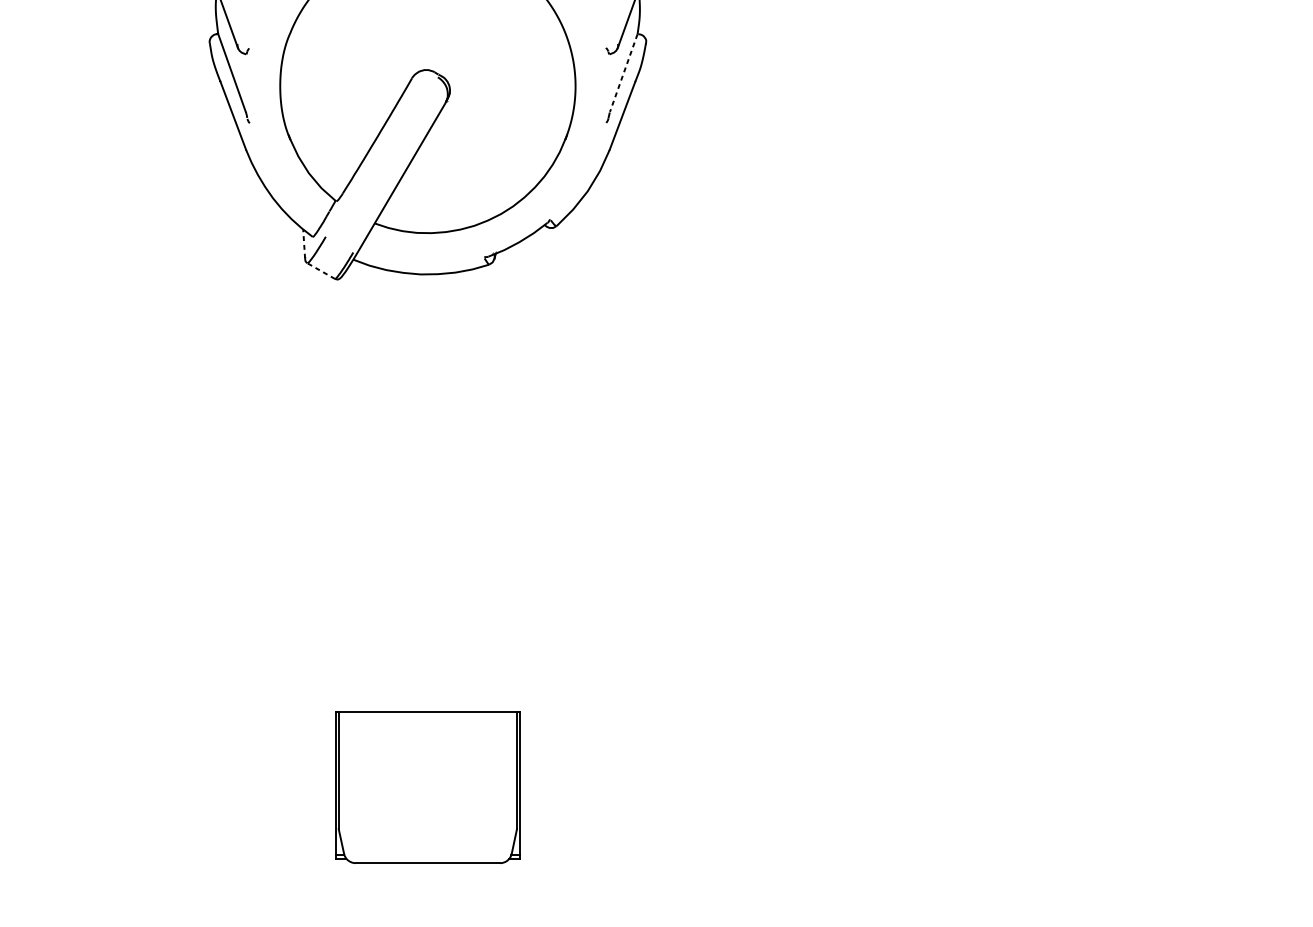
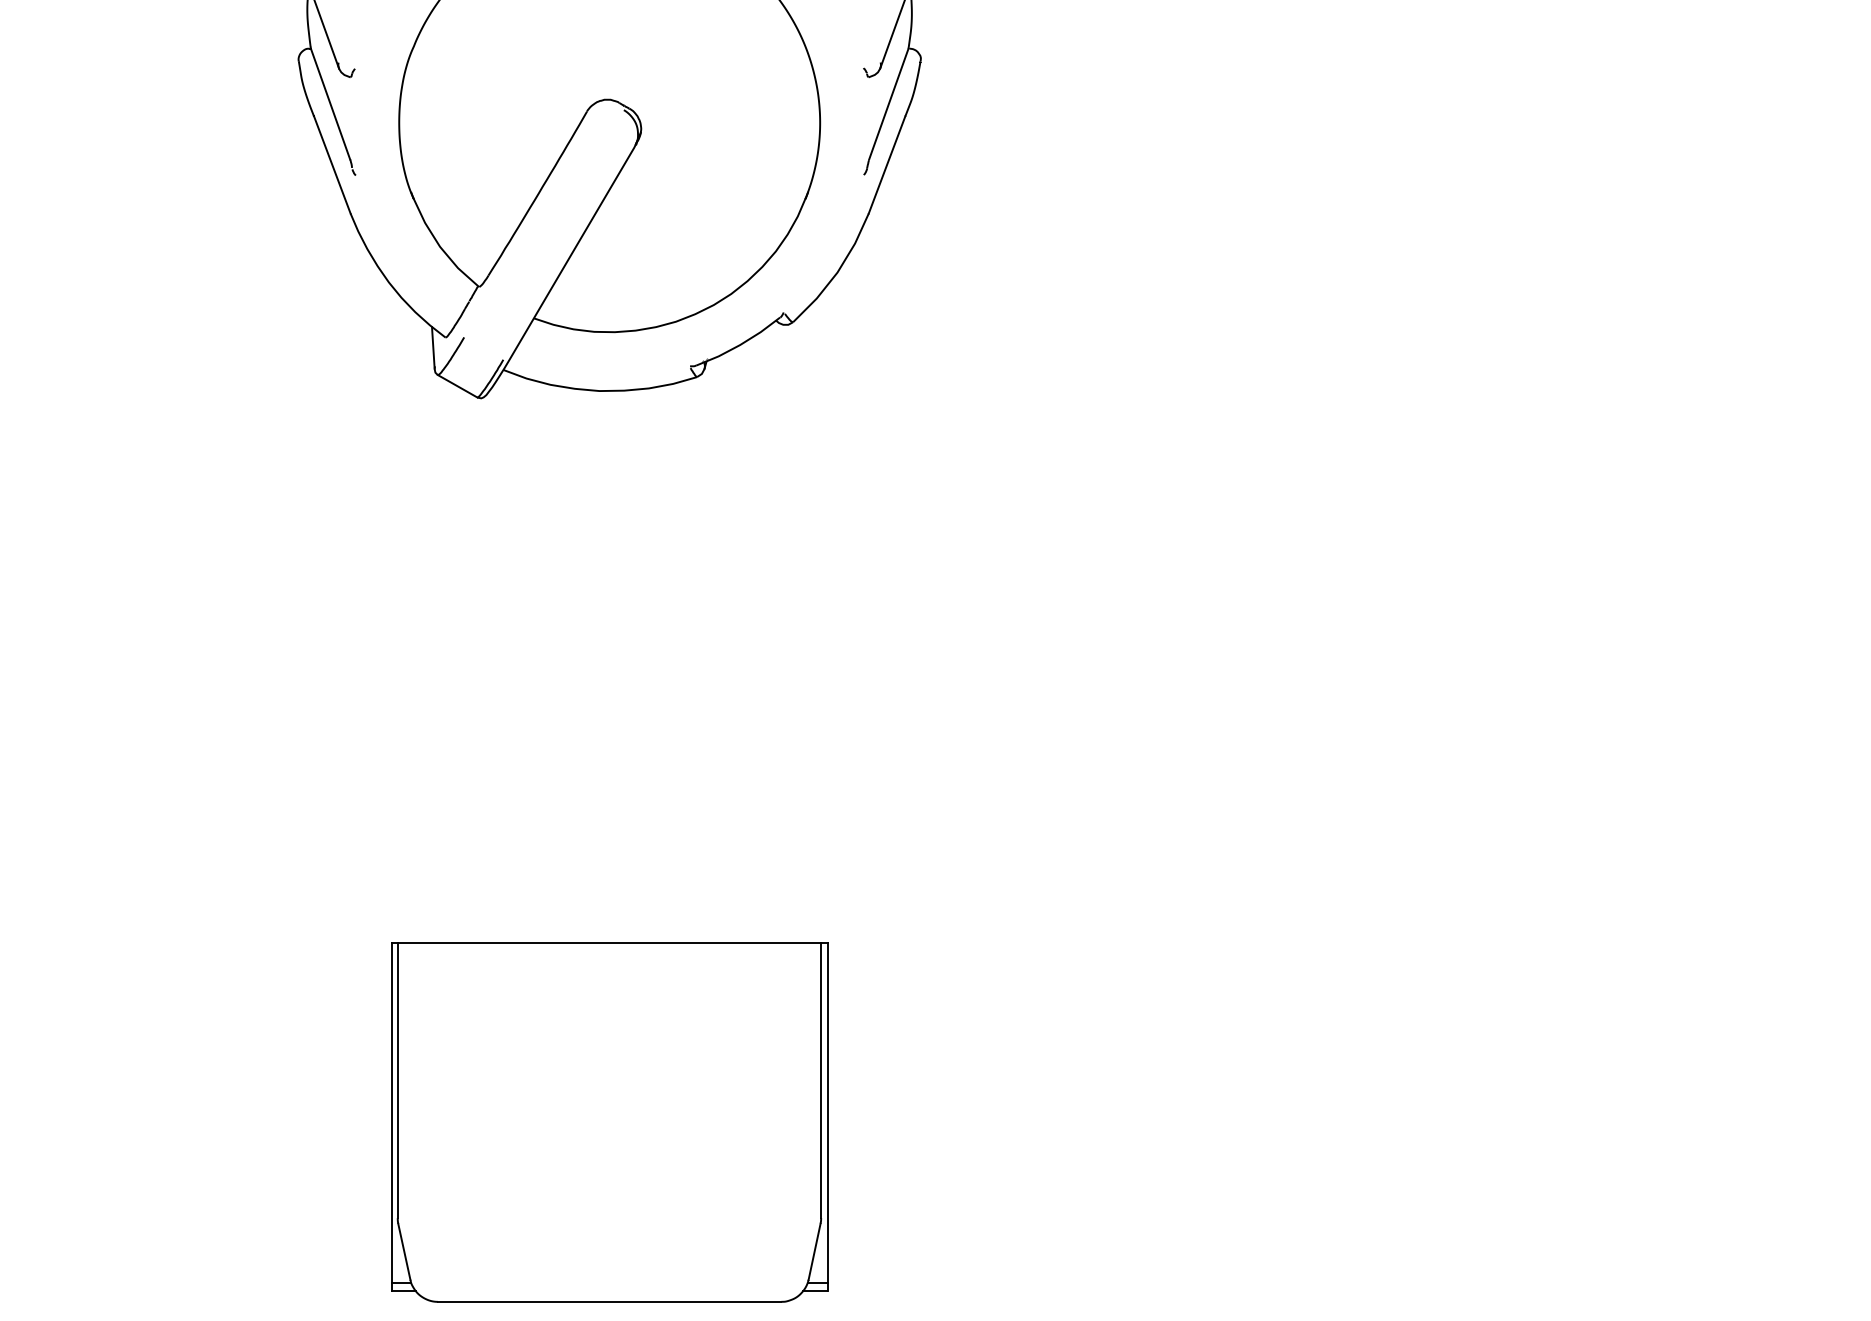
line: (623, 73) -> (888, 104), dashed -> solid
line: (304, 243) -> (433, 347), dashed -> solid
line: (321, 271) -> (457, 386), dashed -> solid
part: (427, 787) -> (609, 1122), size x1.67

